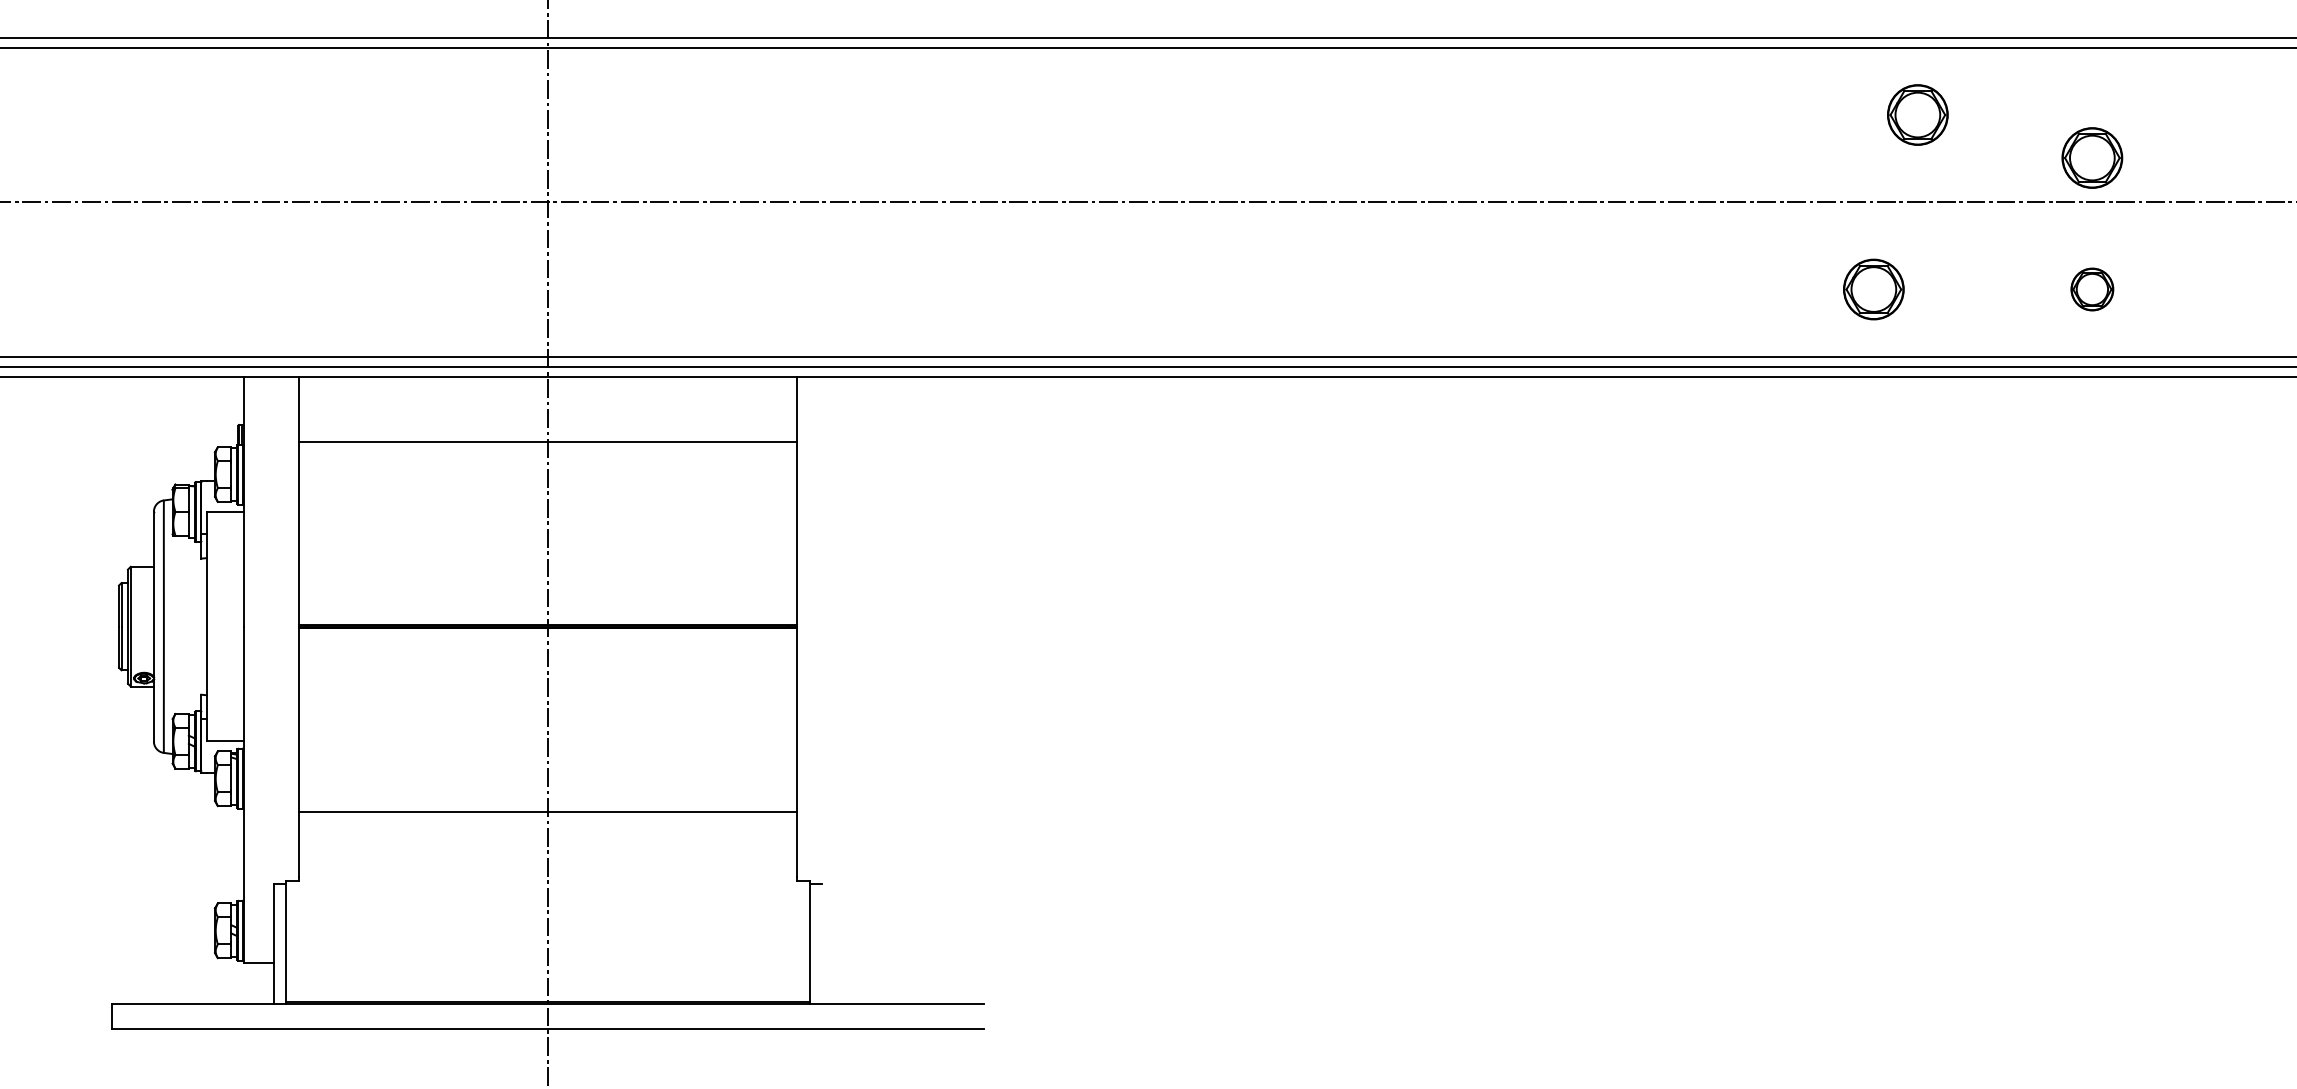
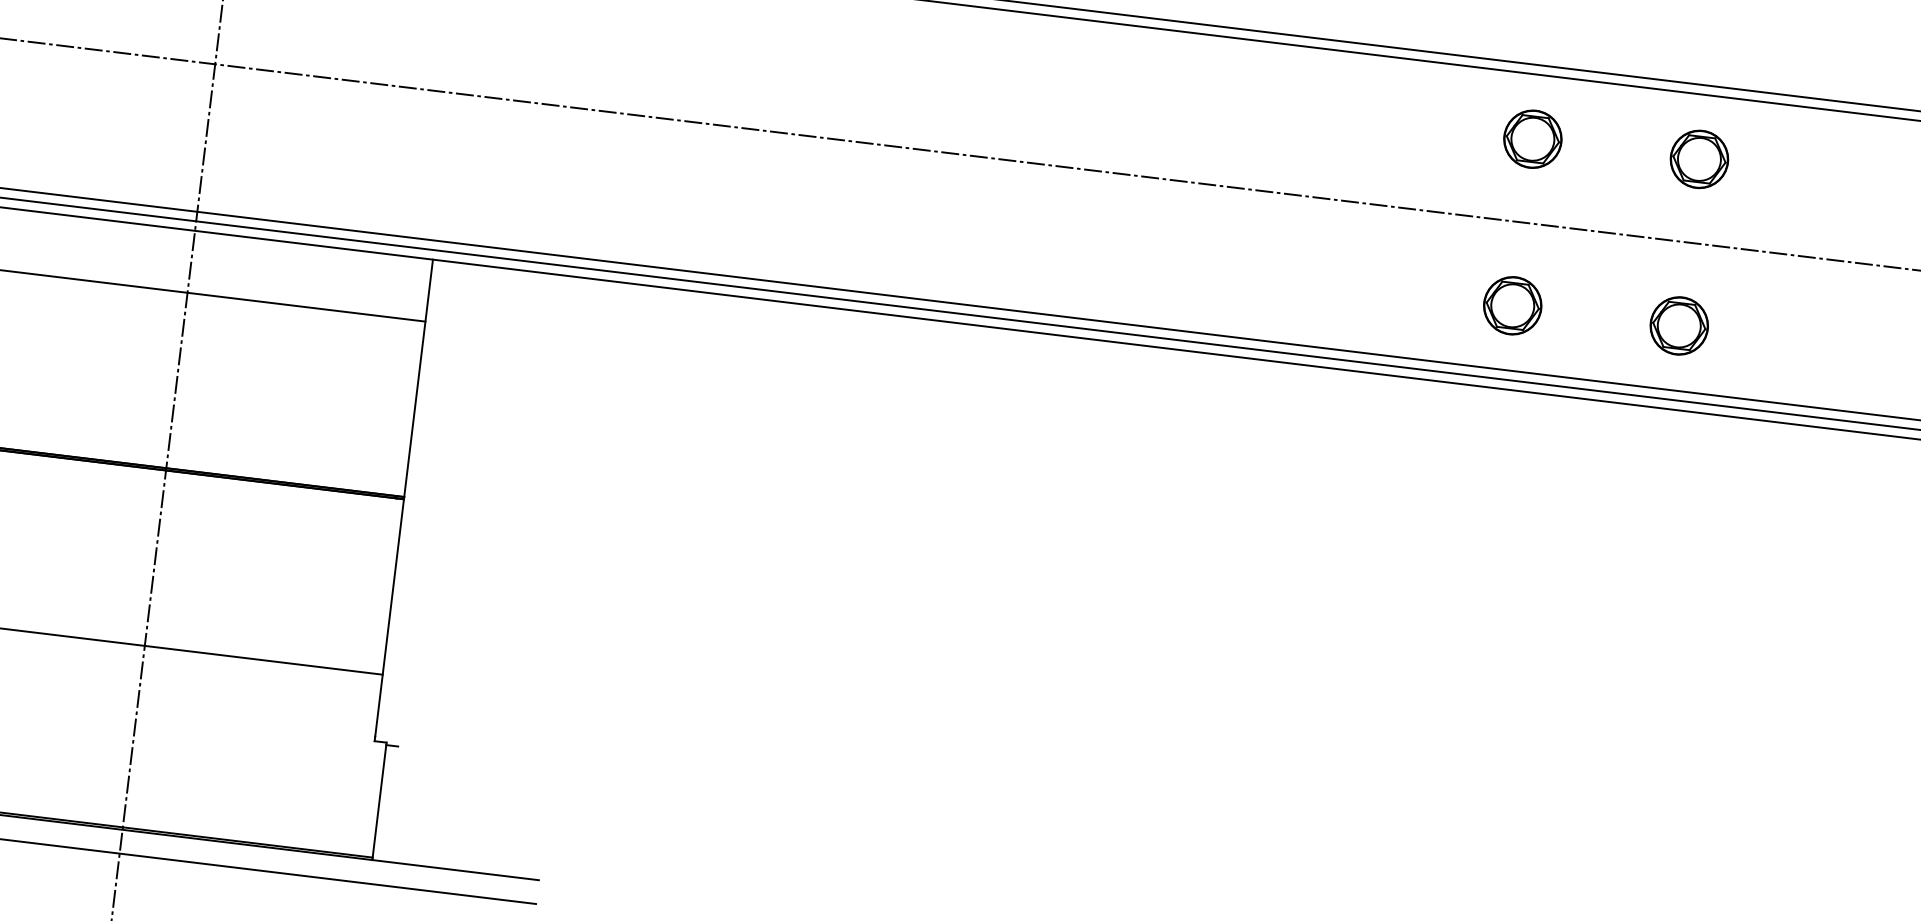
part: (2092, 157) -> (1699, 158), moved
part: (1873, 289) -> (1512, 305), moved
part: (2092, 289) -> (1679, 325), size x1.43

